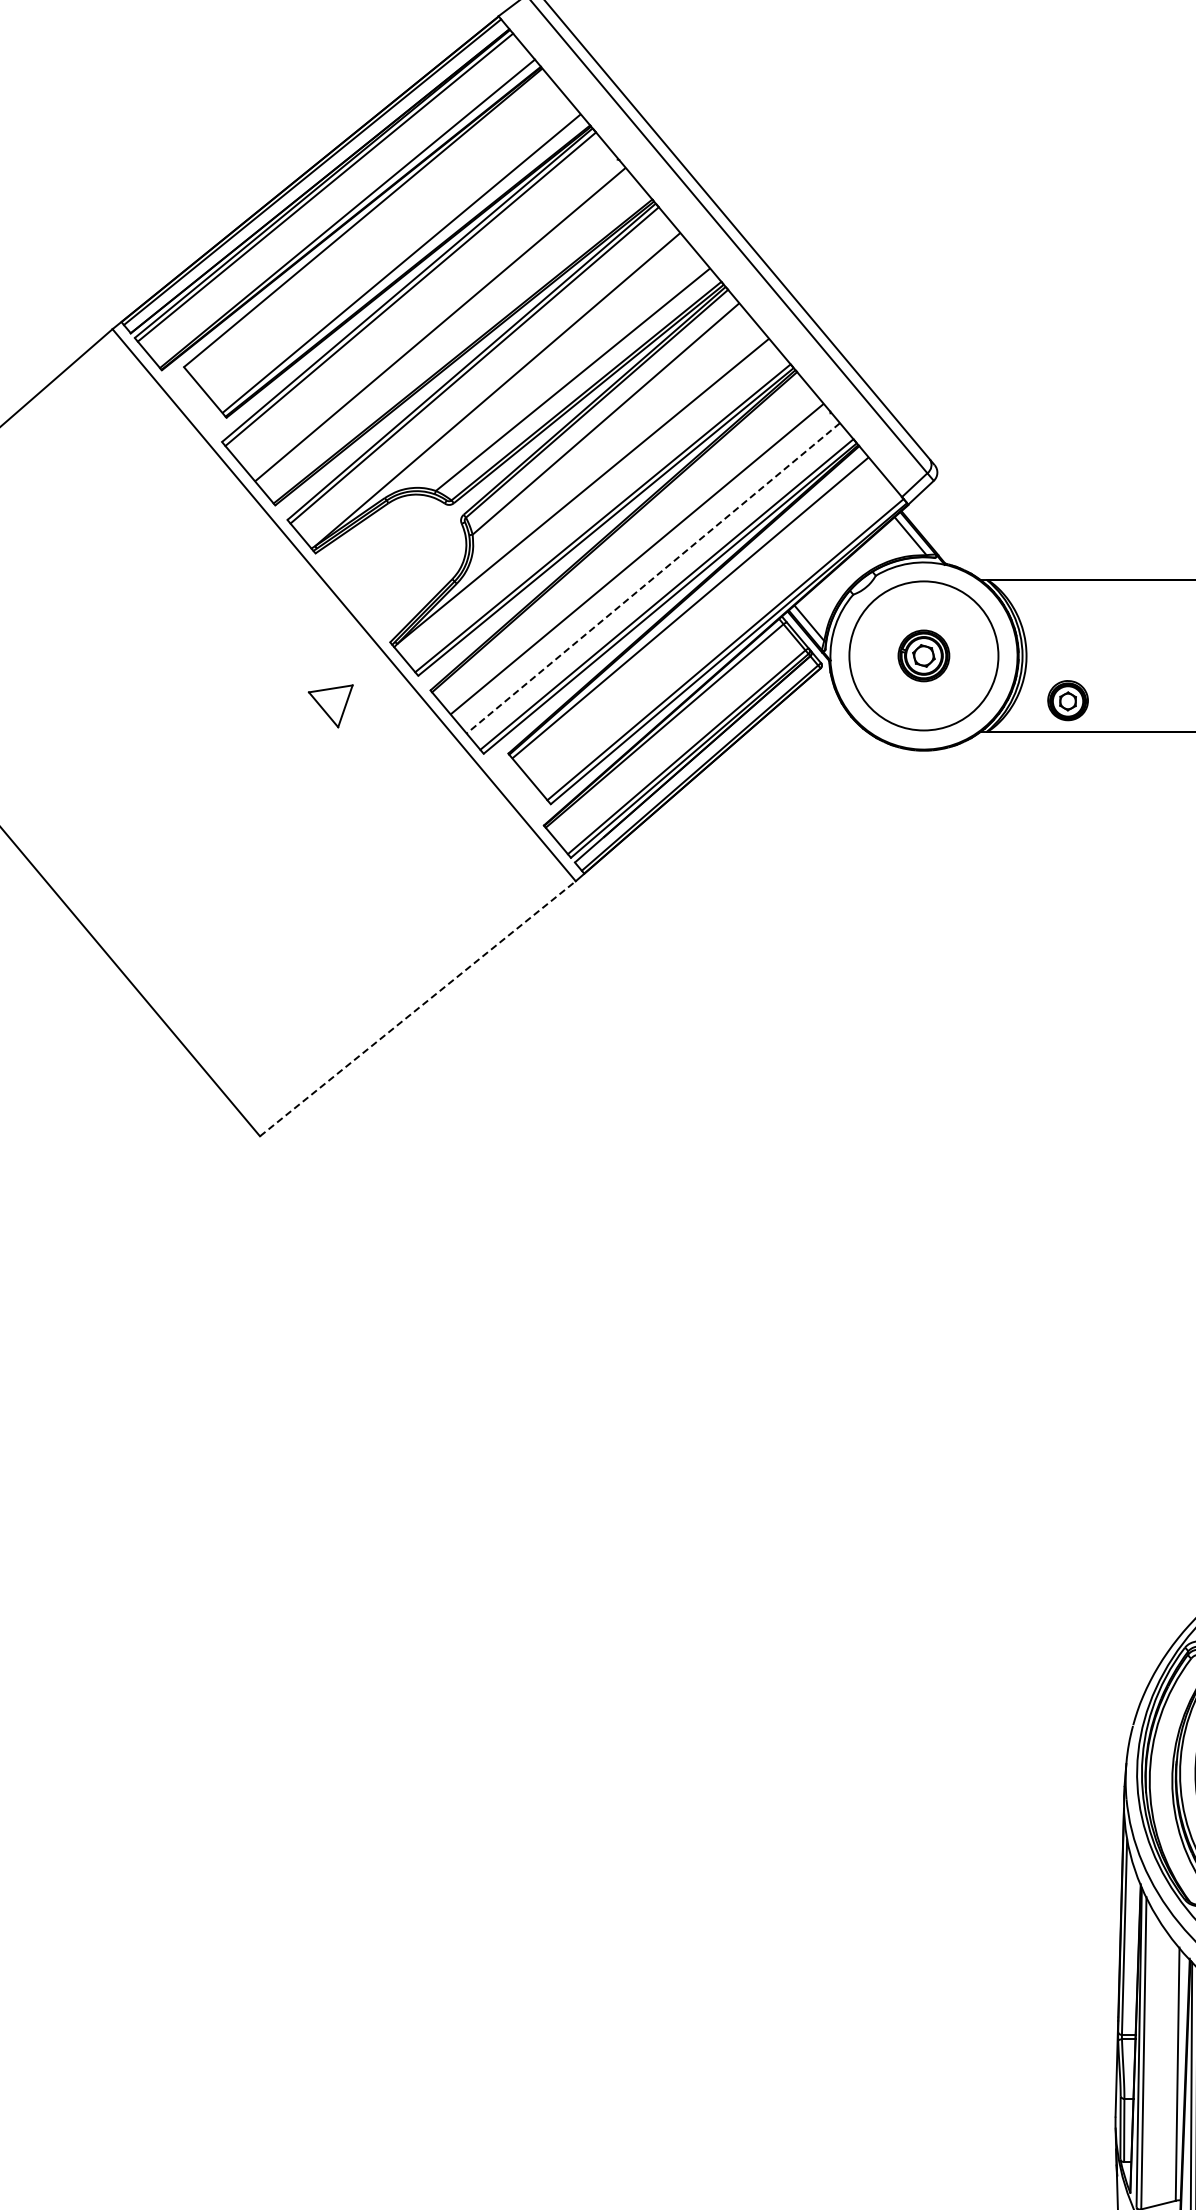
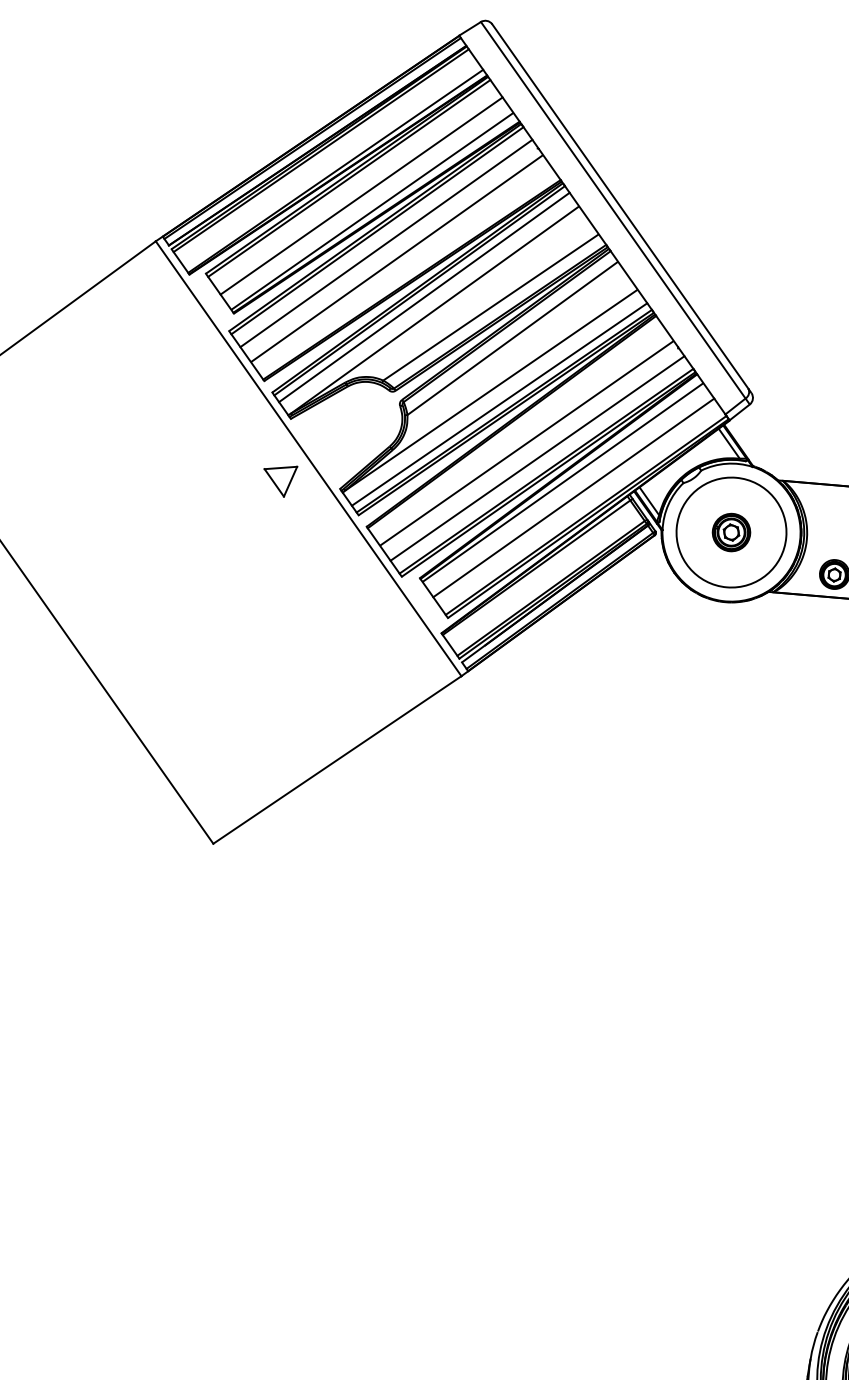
line: (366, 221) -> (349, 178), added
line: (385, 243) -> (361, 195), added
line: (424, 305) -> (386, 243), added
line: (481, 373) -> (424, 297), added
line: (595, 509) -> (499, 404), added
line: (653, 578) -> (537, 458), dashed -> solid
line: (706, 627) -> (573, 497), added
part: (330, 706) -> (279, 480), moved
line: (417, 1008) -> (337, 759), dashed -> solid

